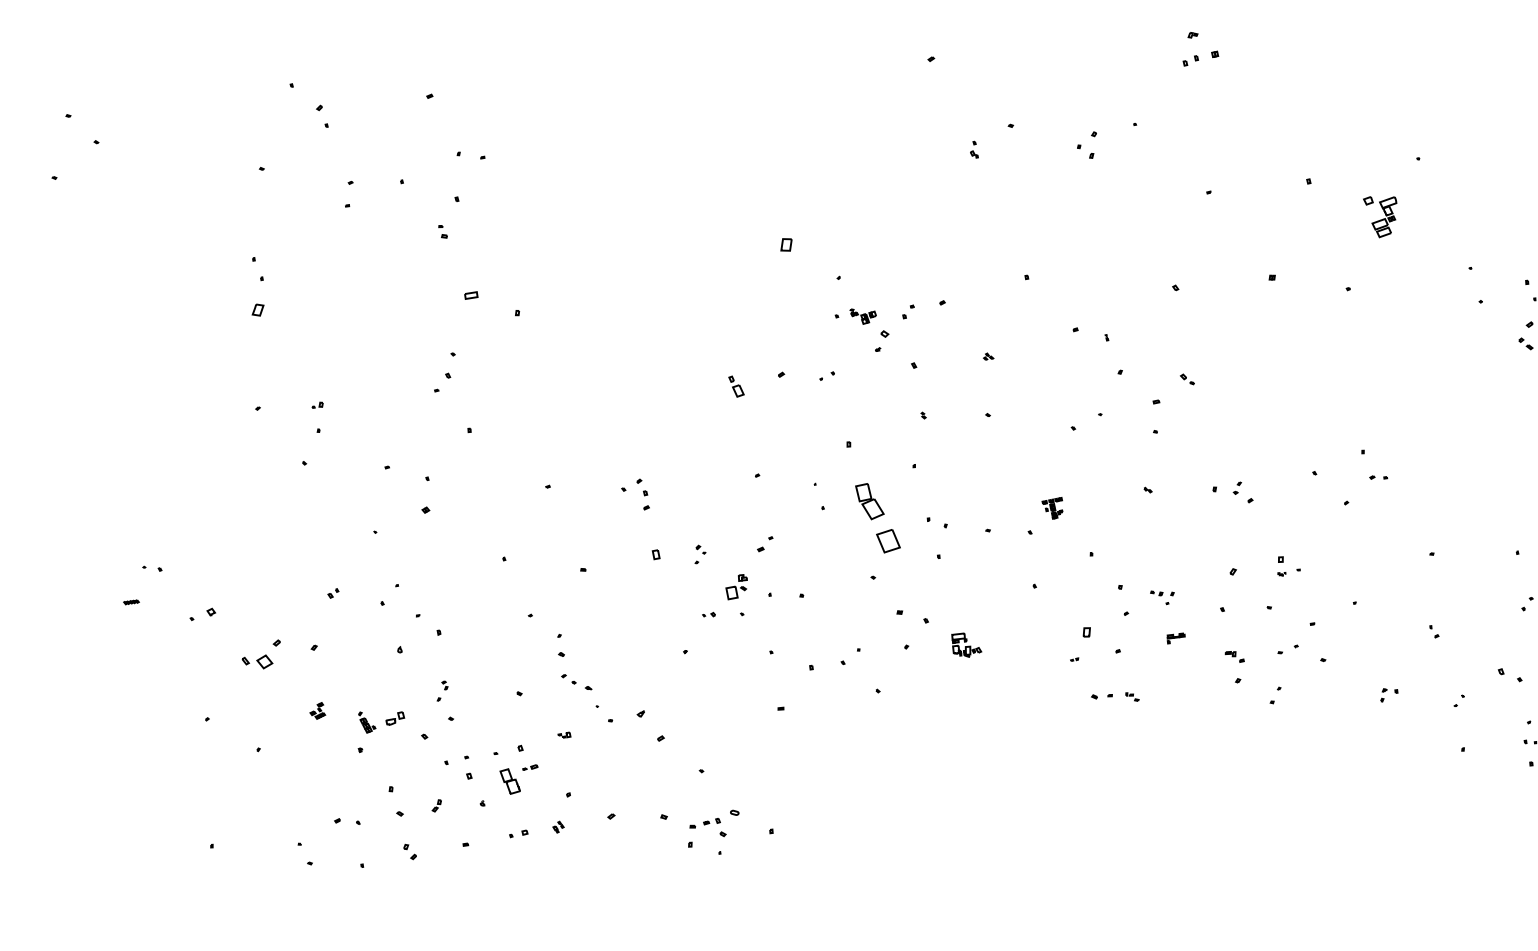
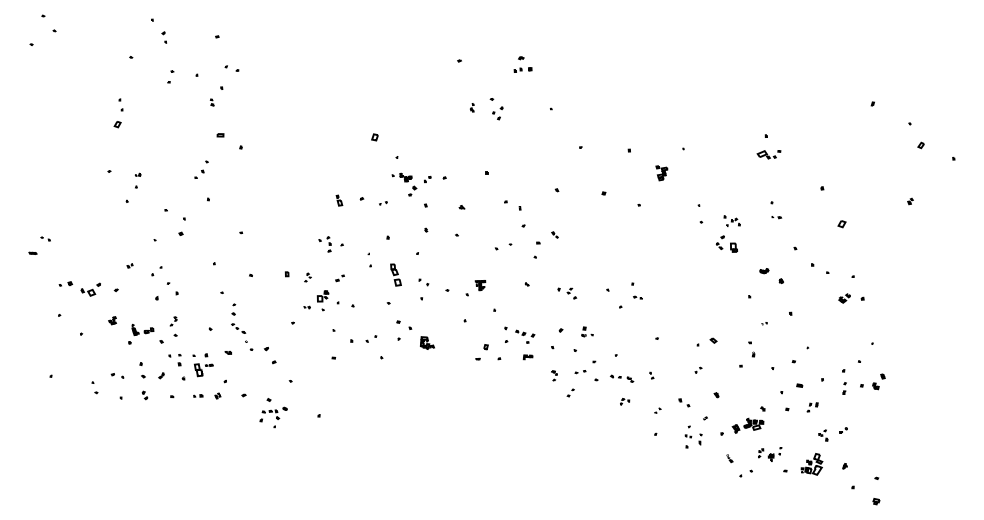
part: (1197, 47) -> (522, 64), moved
part: (1086, 146) -> (497, 113), moved
part: (1382, 216) -> (661, 173), size x0.71
part: (634, 496) -> (324, 244), moved
part: (876, 516) -> (395, 274), size x0.62
part: (1163, 596) -> (525, 336), size x1.67
part: (201, 613) -> (65, 283), moved
part: (1236, 665) -> (554, 375), size x0.62
part: (1115, 697) -> (622, 378), moved
part: (714, 834) -> (273, 417), moved

